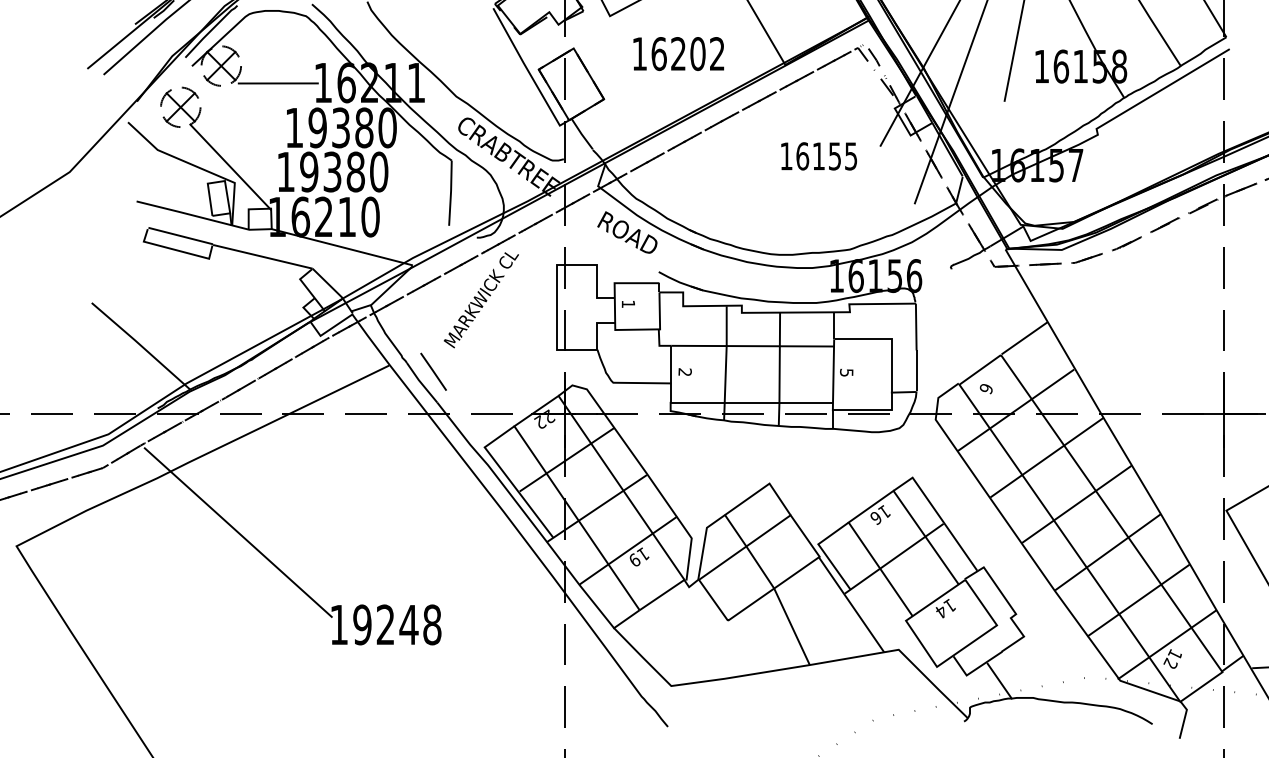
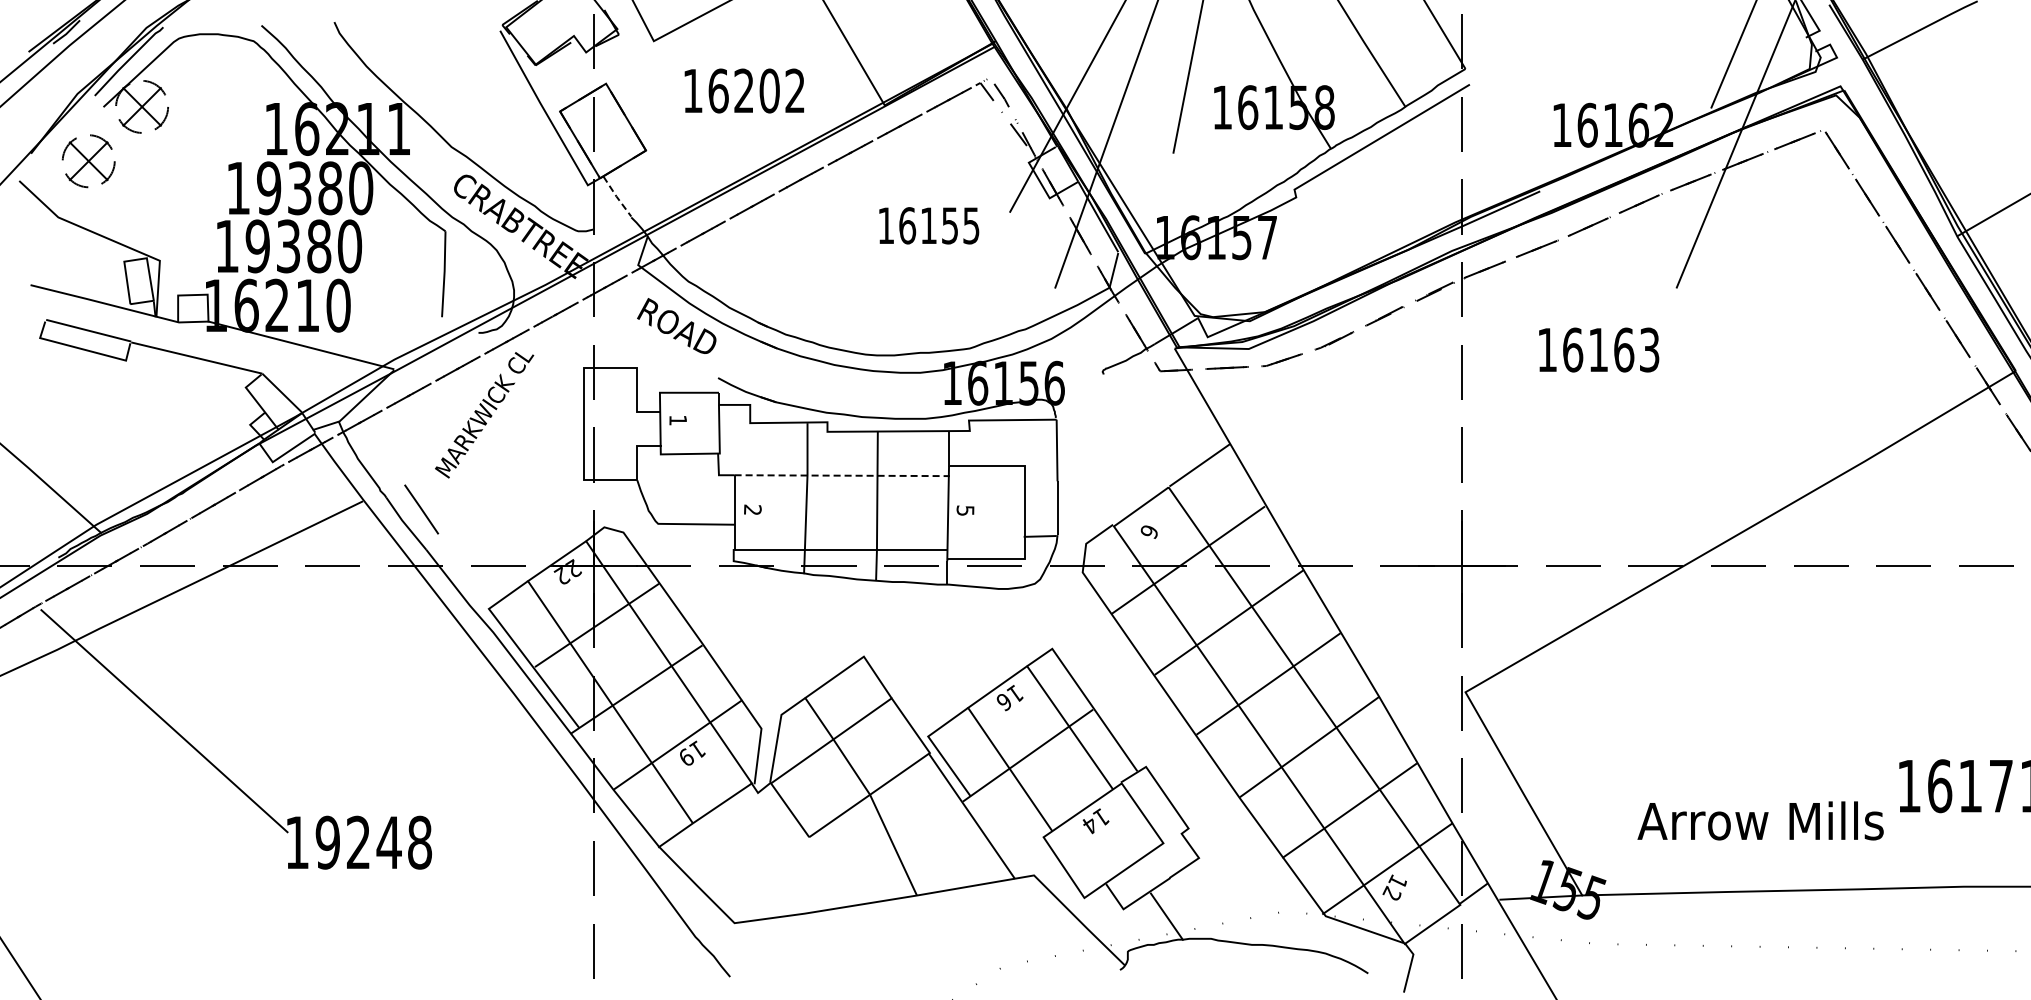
line: (278, 83) -> (217, 129), removed
line: (581, 134) -> (616, 196), solid -> dashed
line: (230, 166) -> (154, 239), removed
line: (753, 346) -> (842, 475), solid -> dashed

